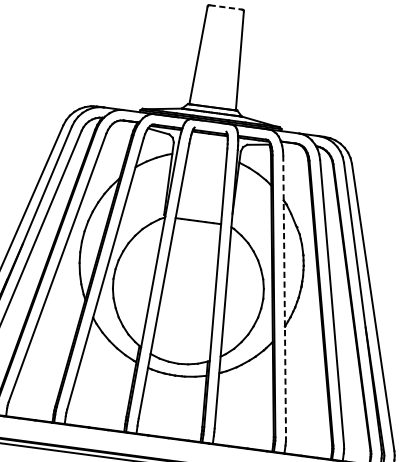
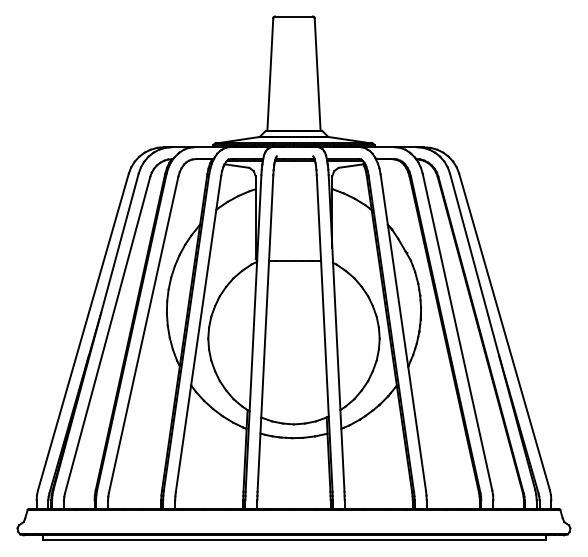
line: (226, 7) -> (294, 16), dashed -> solid
line: (284, 296) -> (403, 332), dashed -> solid

